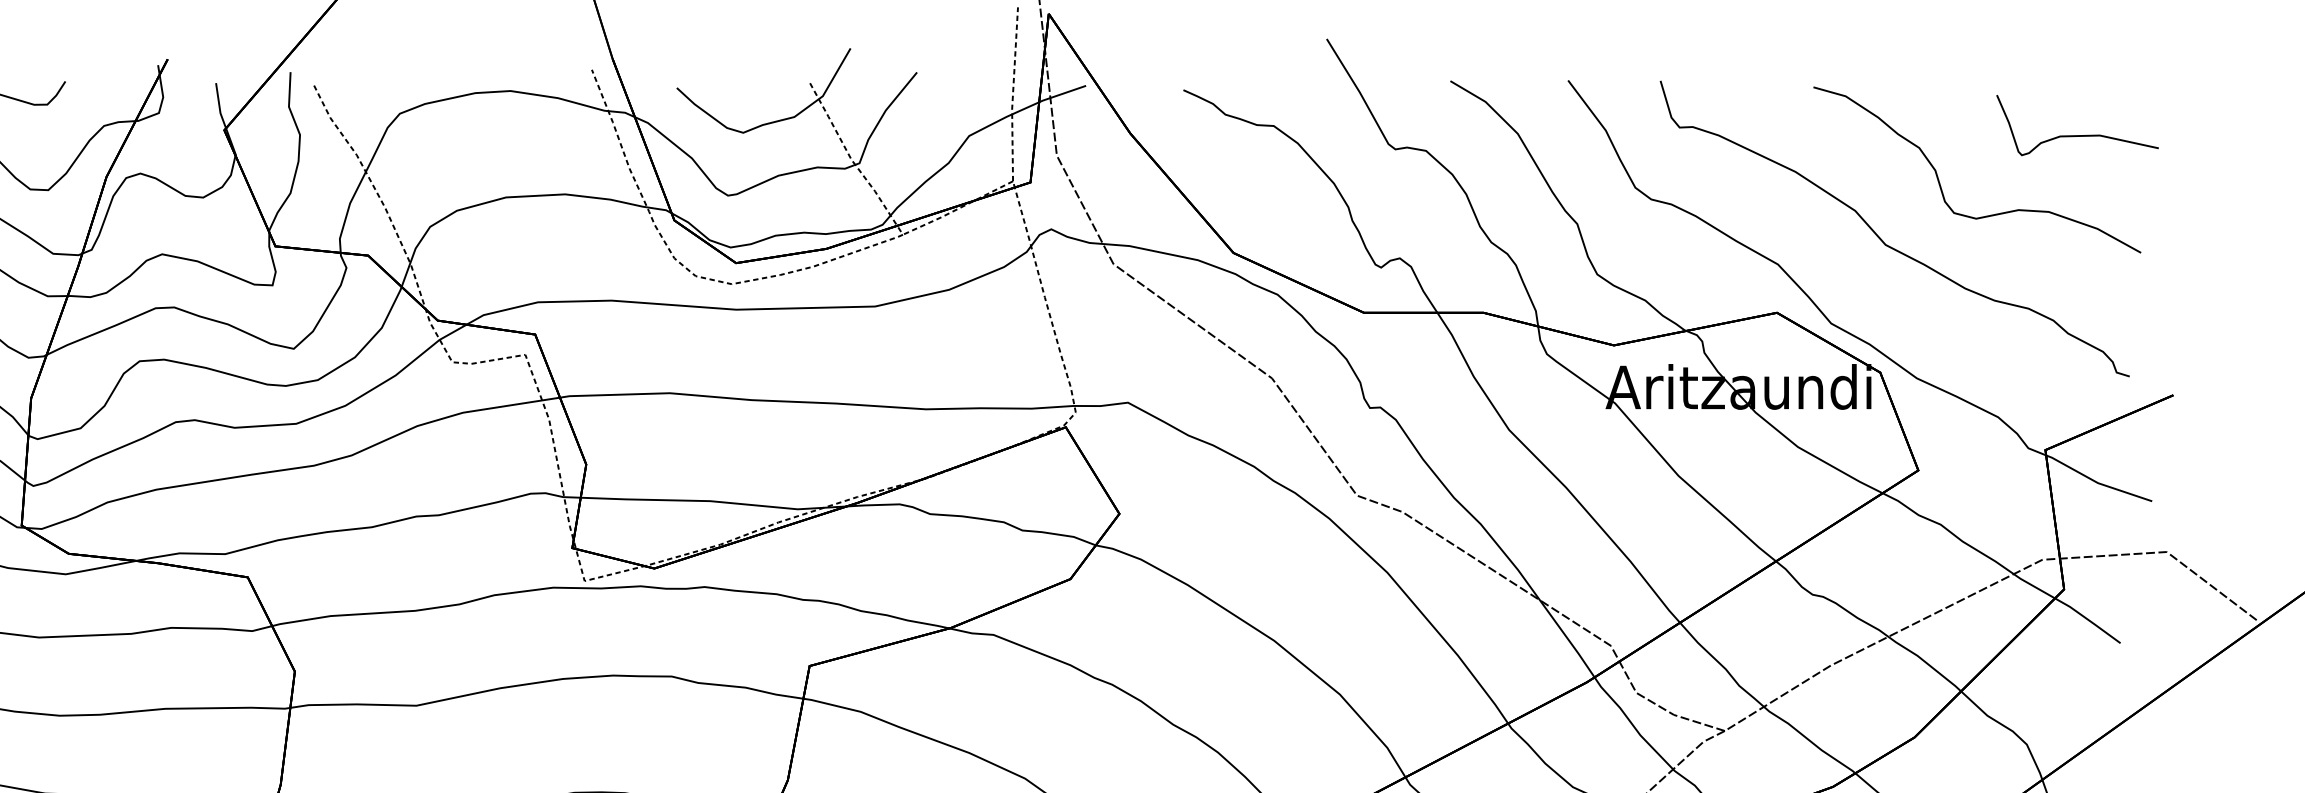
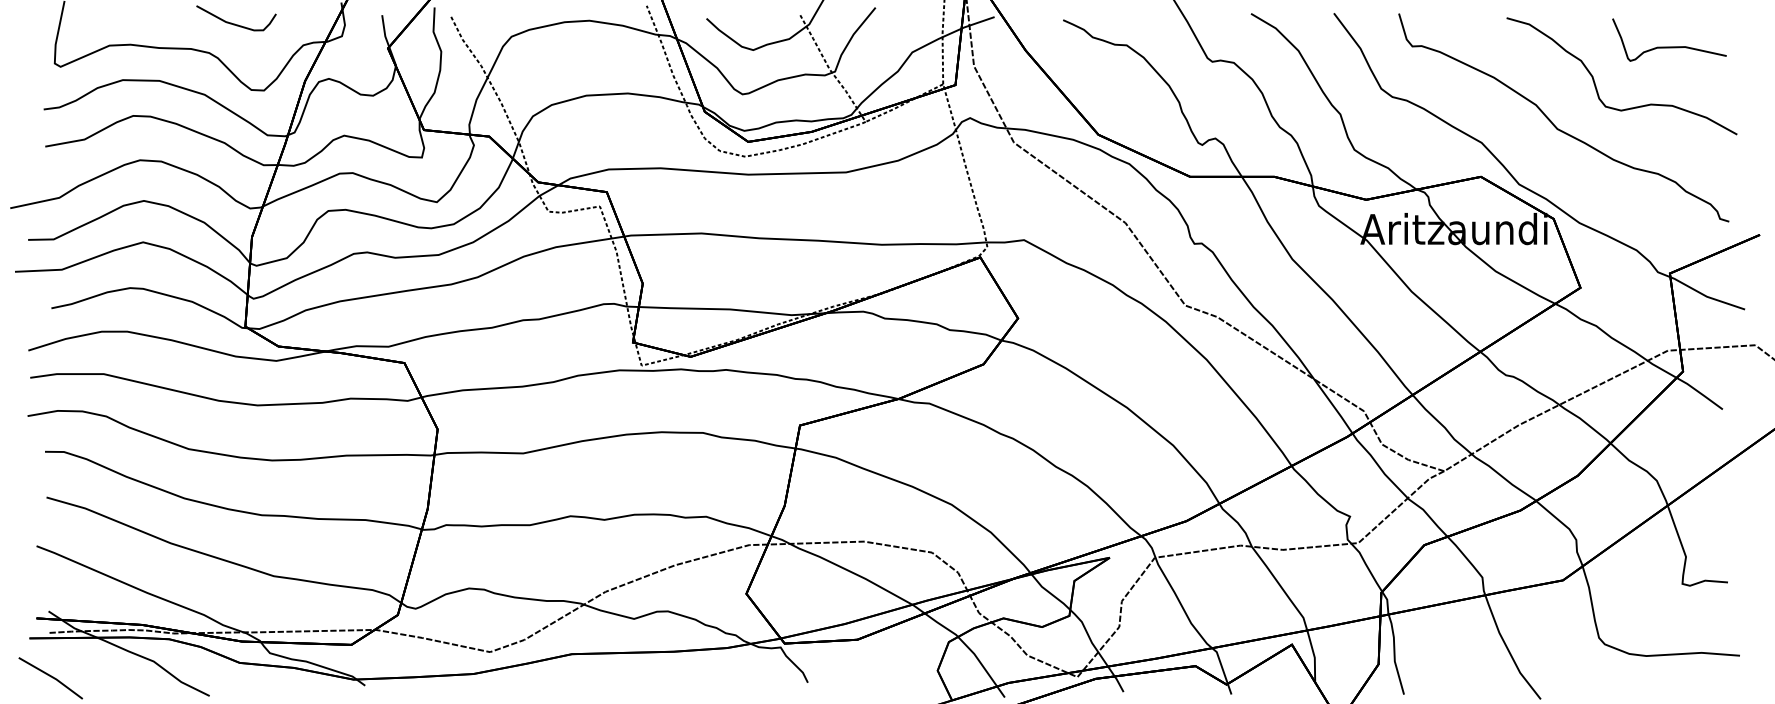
curve: (2077, 134) -> (1669, 46), moved

